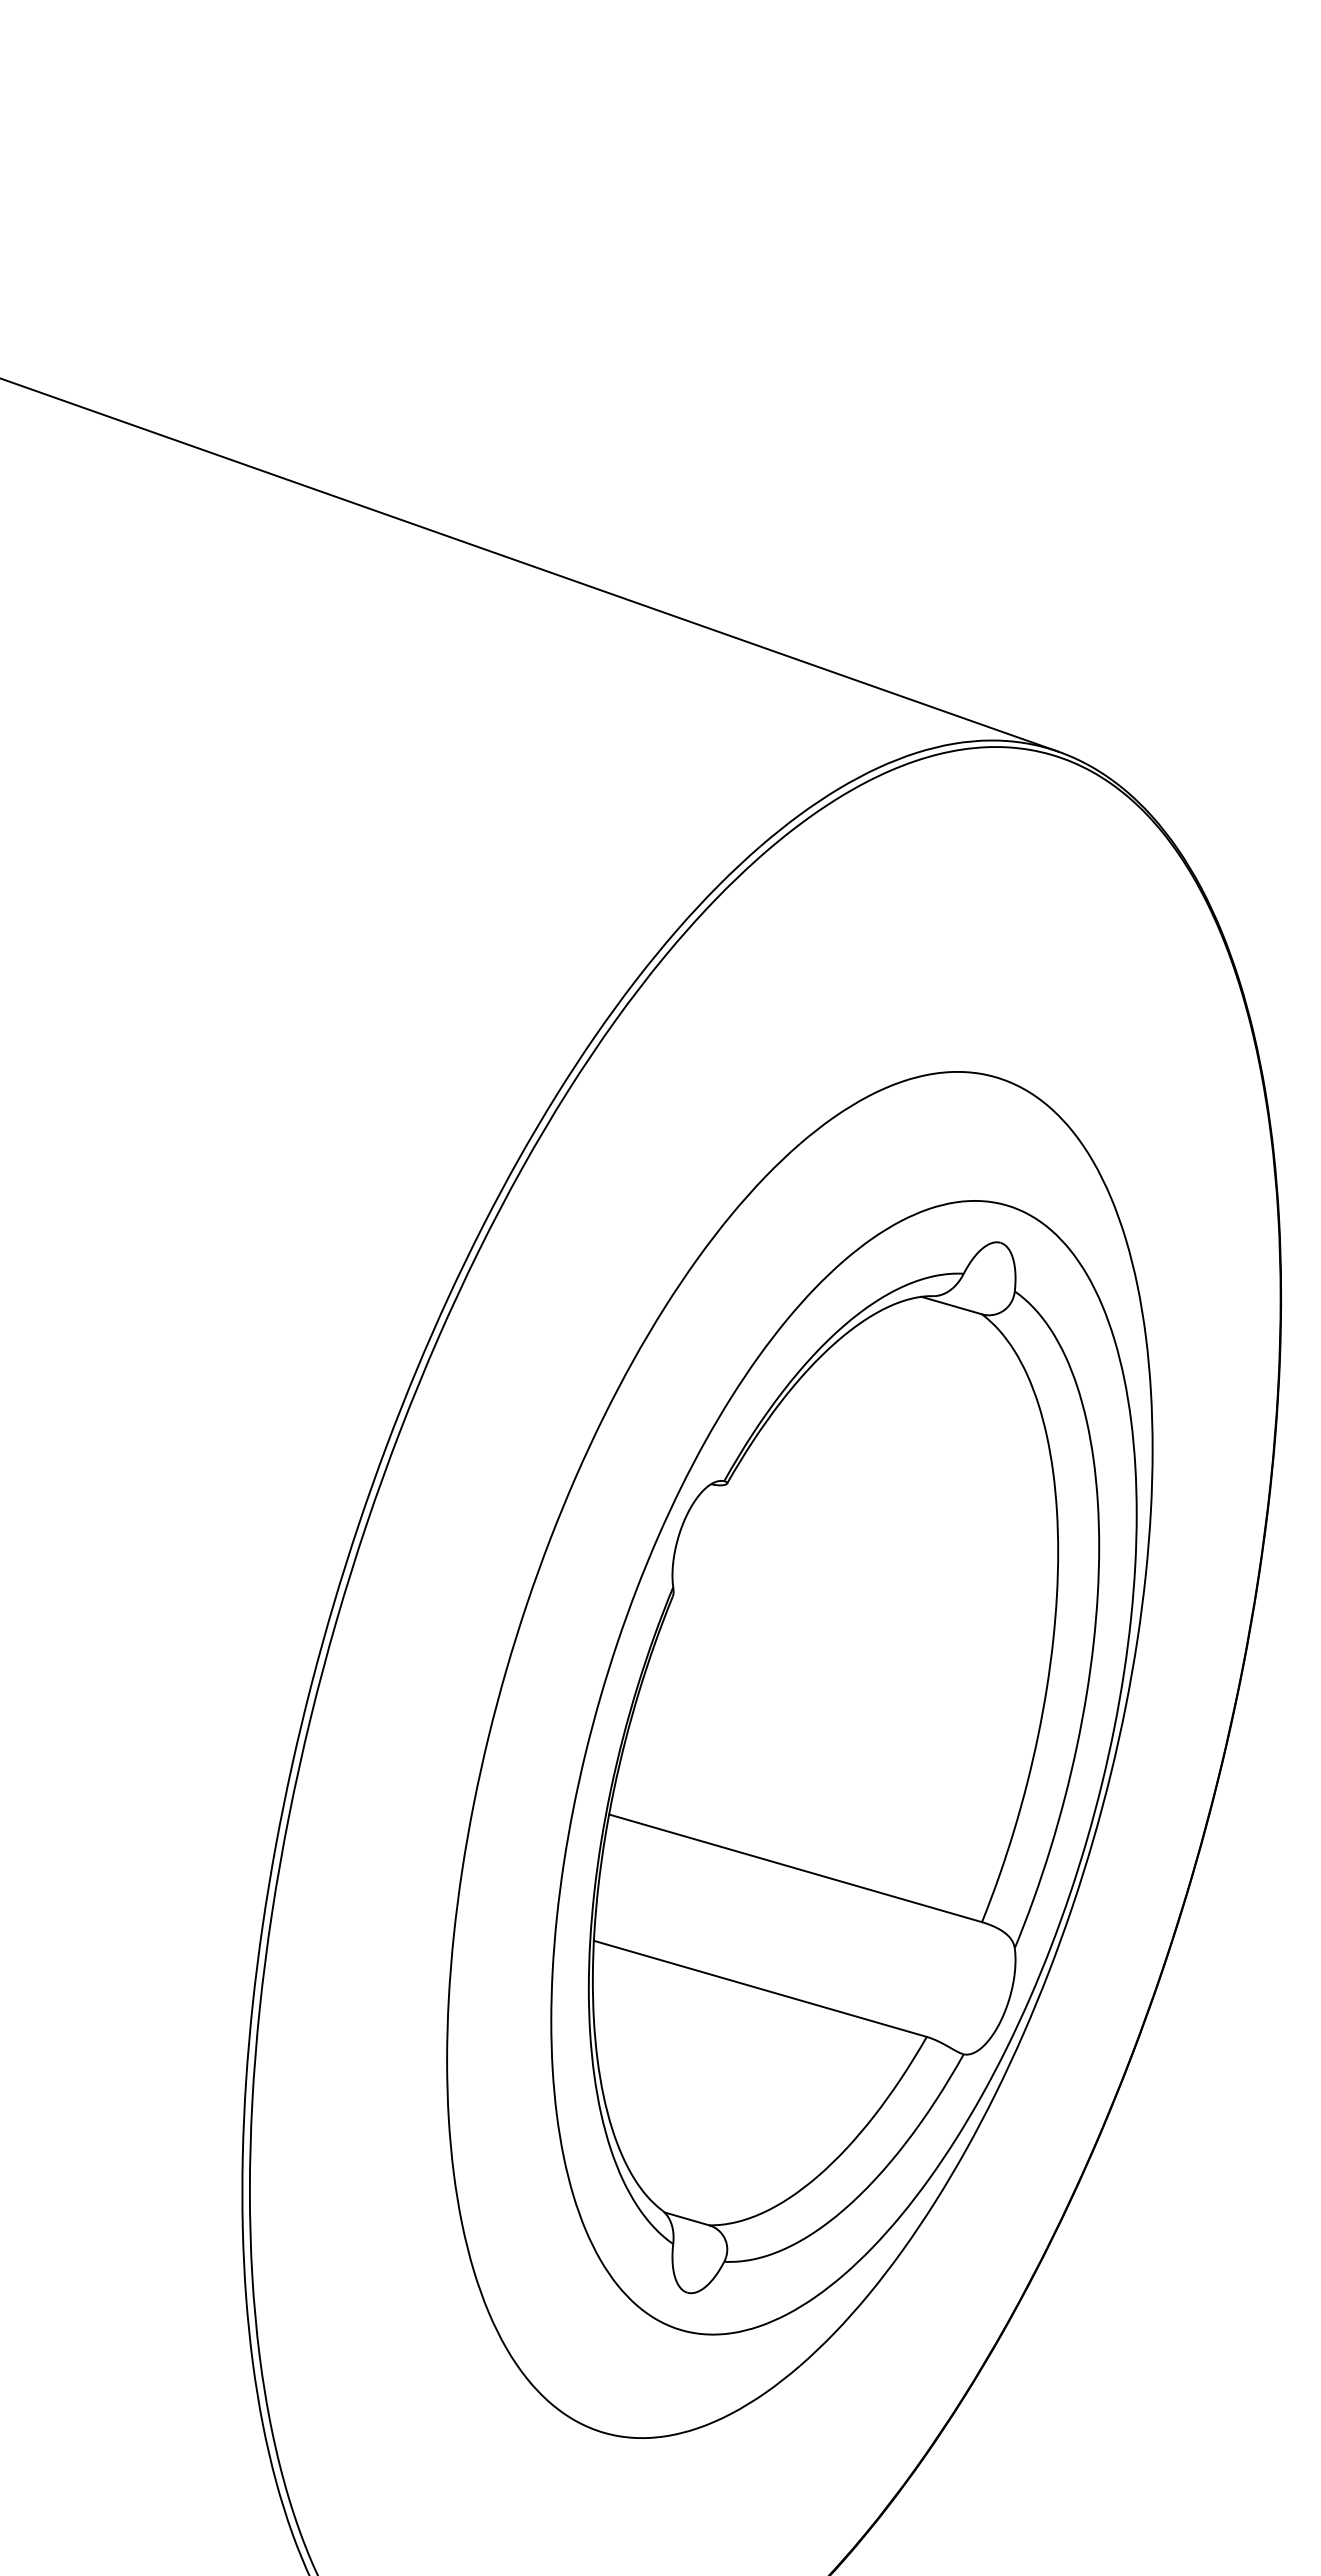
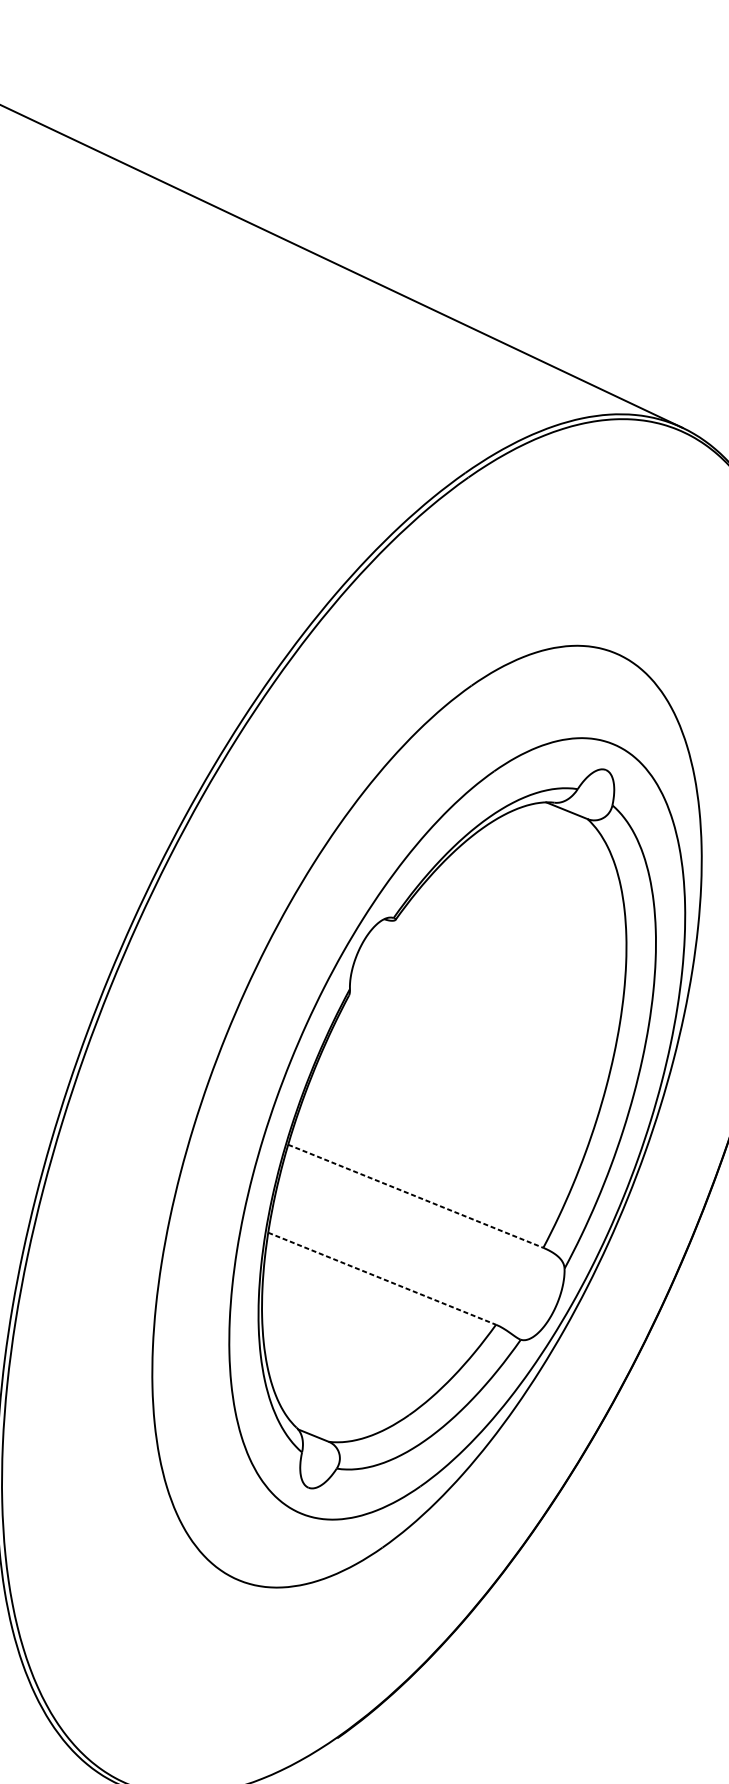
line: (796, 1868) -> (416, 1196), solid -> dashed
line: (760, 1988) -> (382, 1278), solid -> dashed

